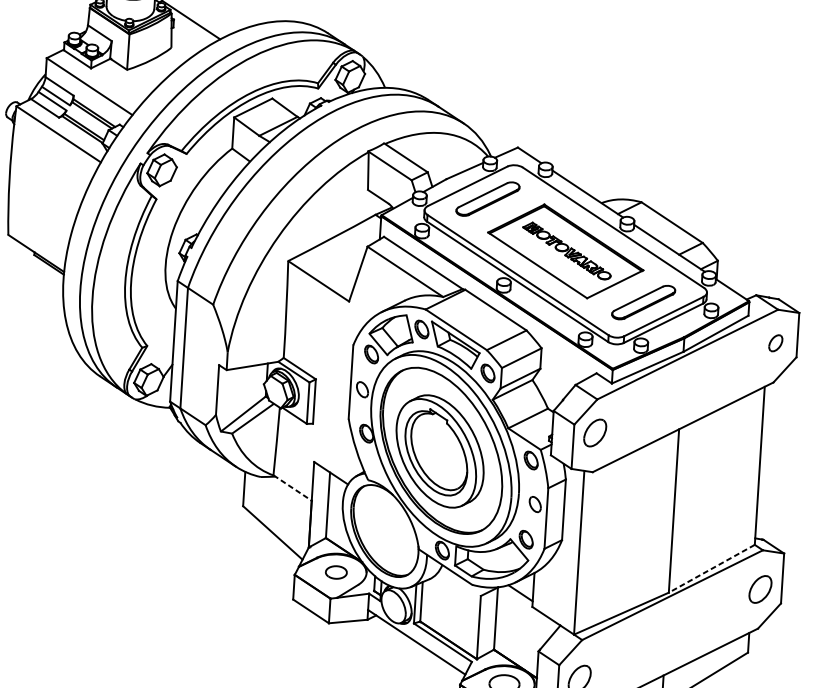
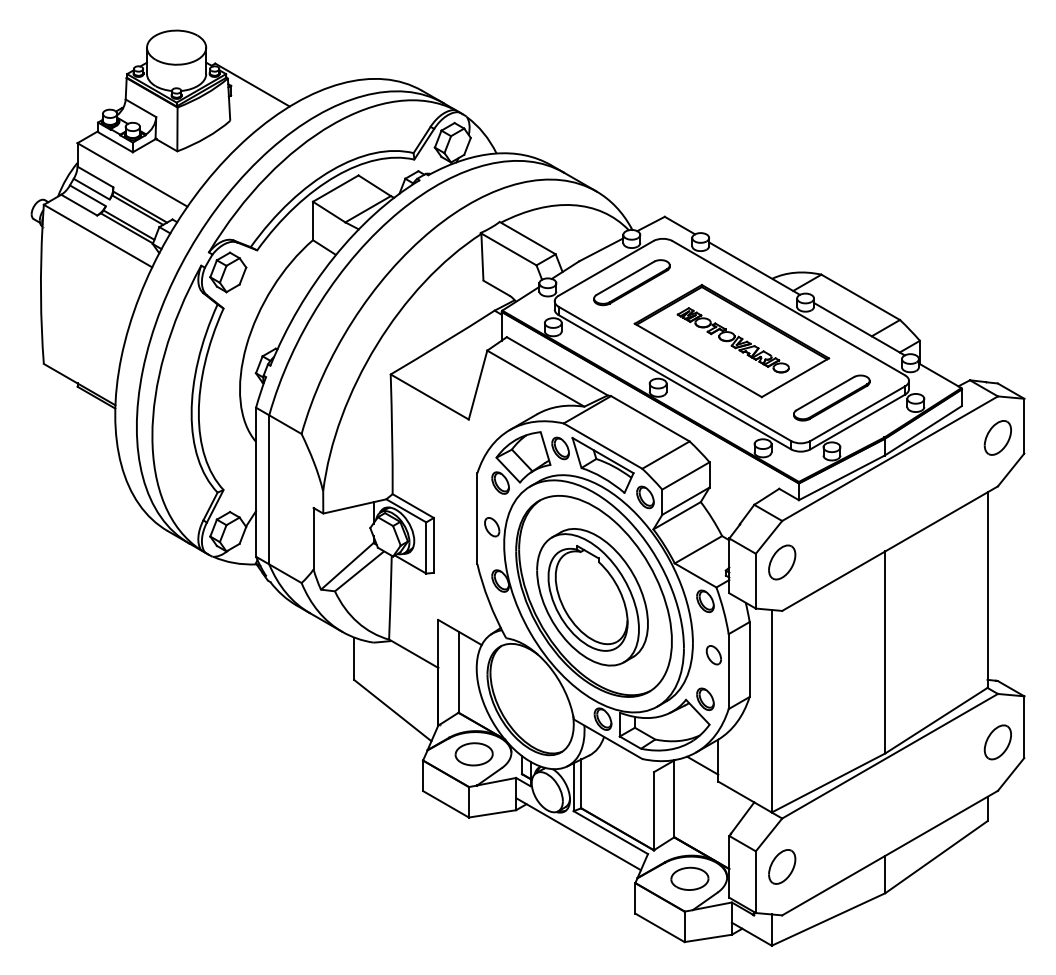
part: (775, 342) -> (997, 437), size x1.67
line: (293, 487) -> (414, 653), dashed -> solid
line: (711, 568) -> (936, 720), dashed -> solid
part: (335, 572) -> (473, 754), size x1.43

